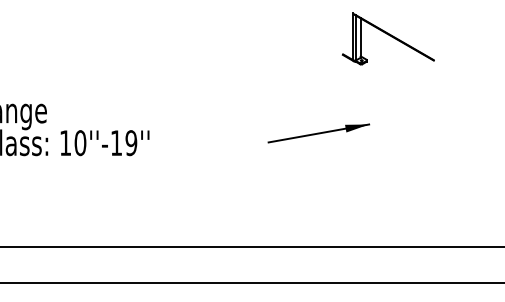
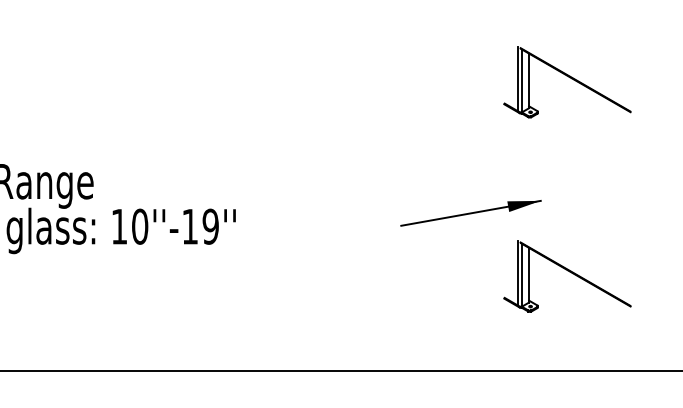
part: (387, 178) -> (566, 275), added

